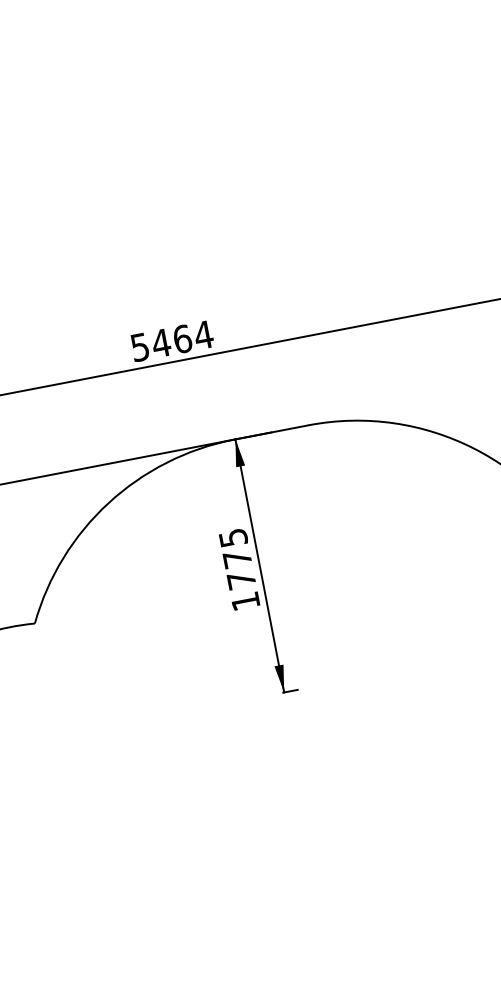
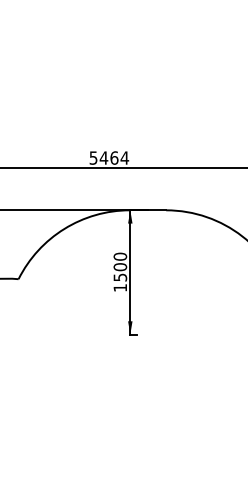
text: (237, 557) -> (120, 266), 1775 -> 1500

